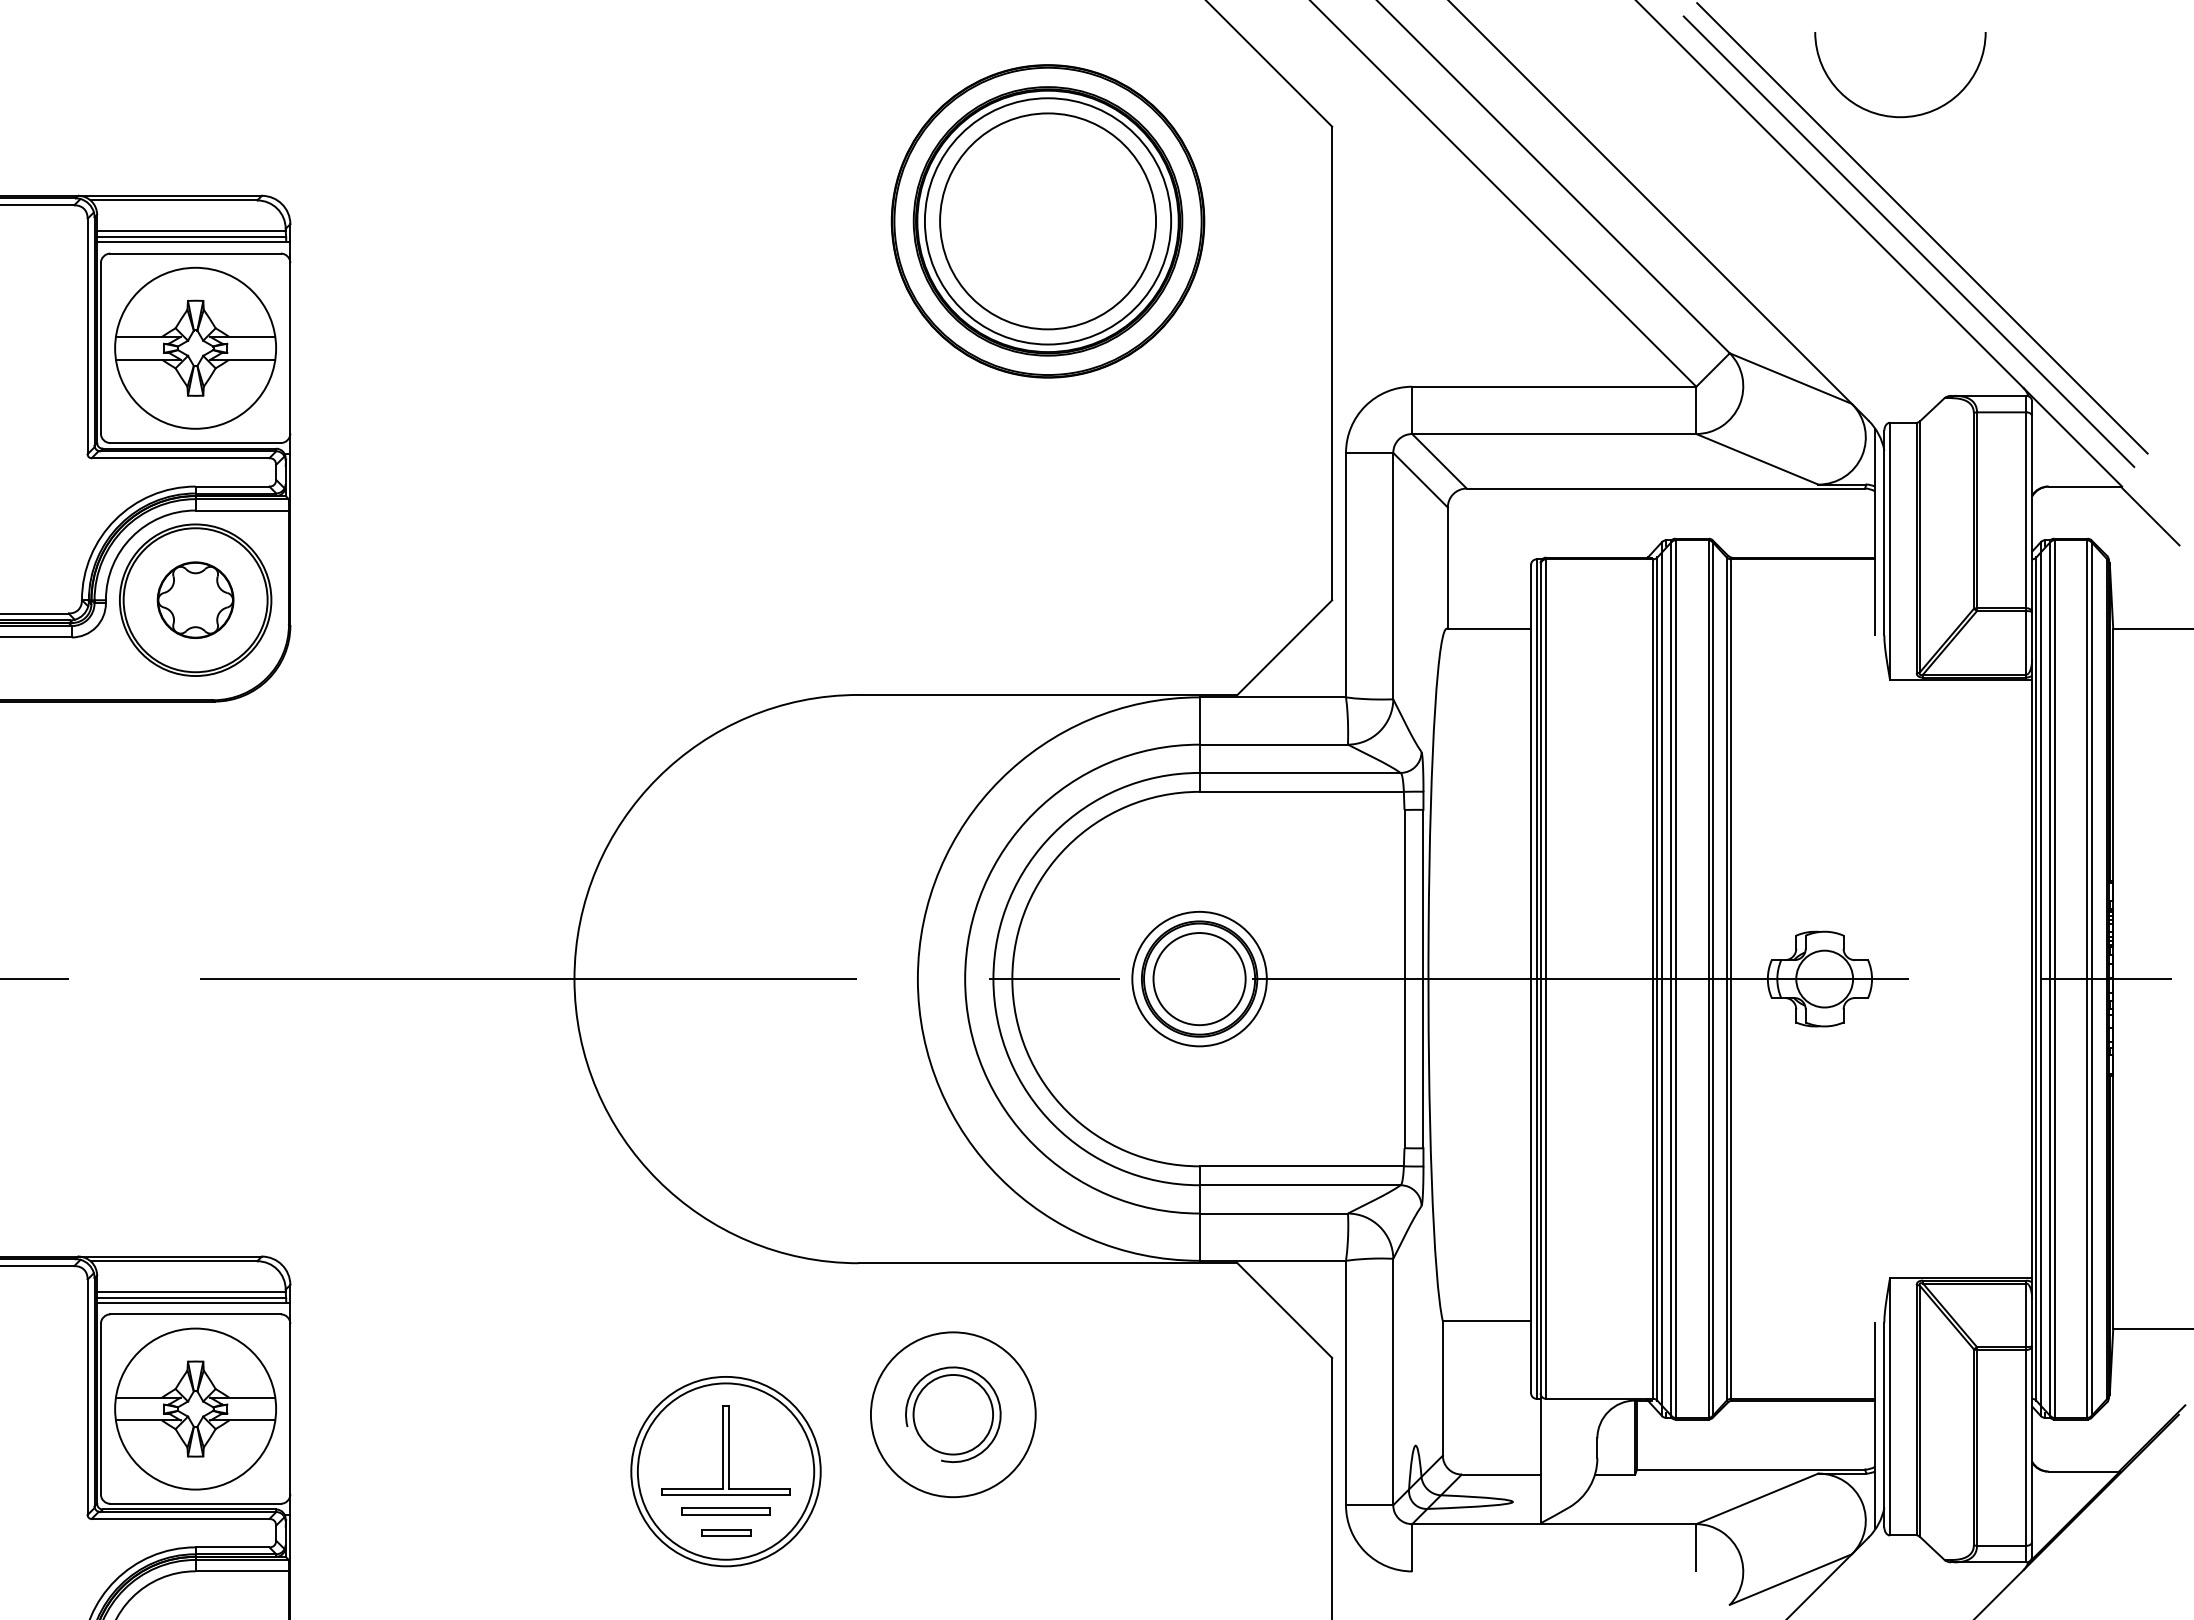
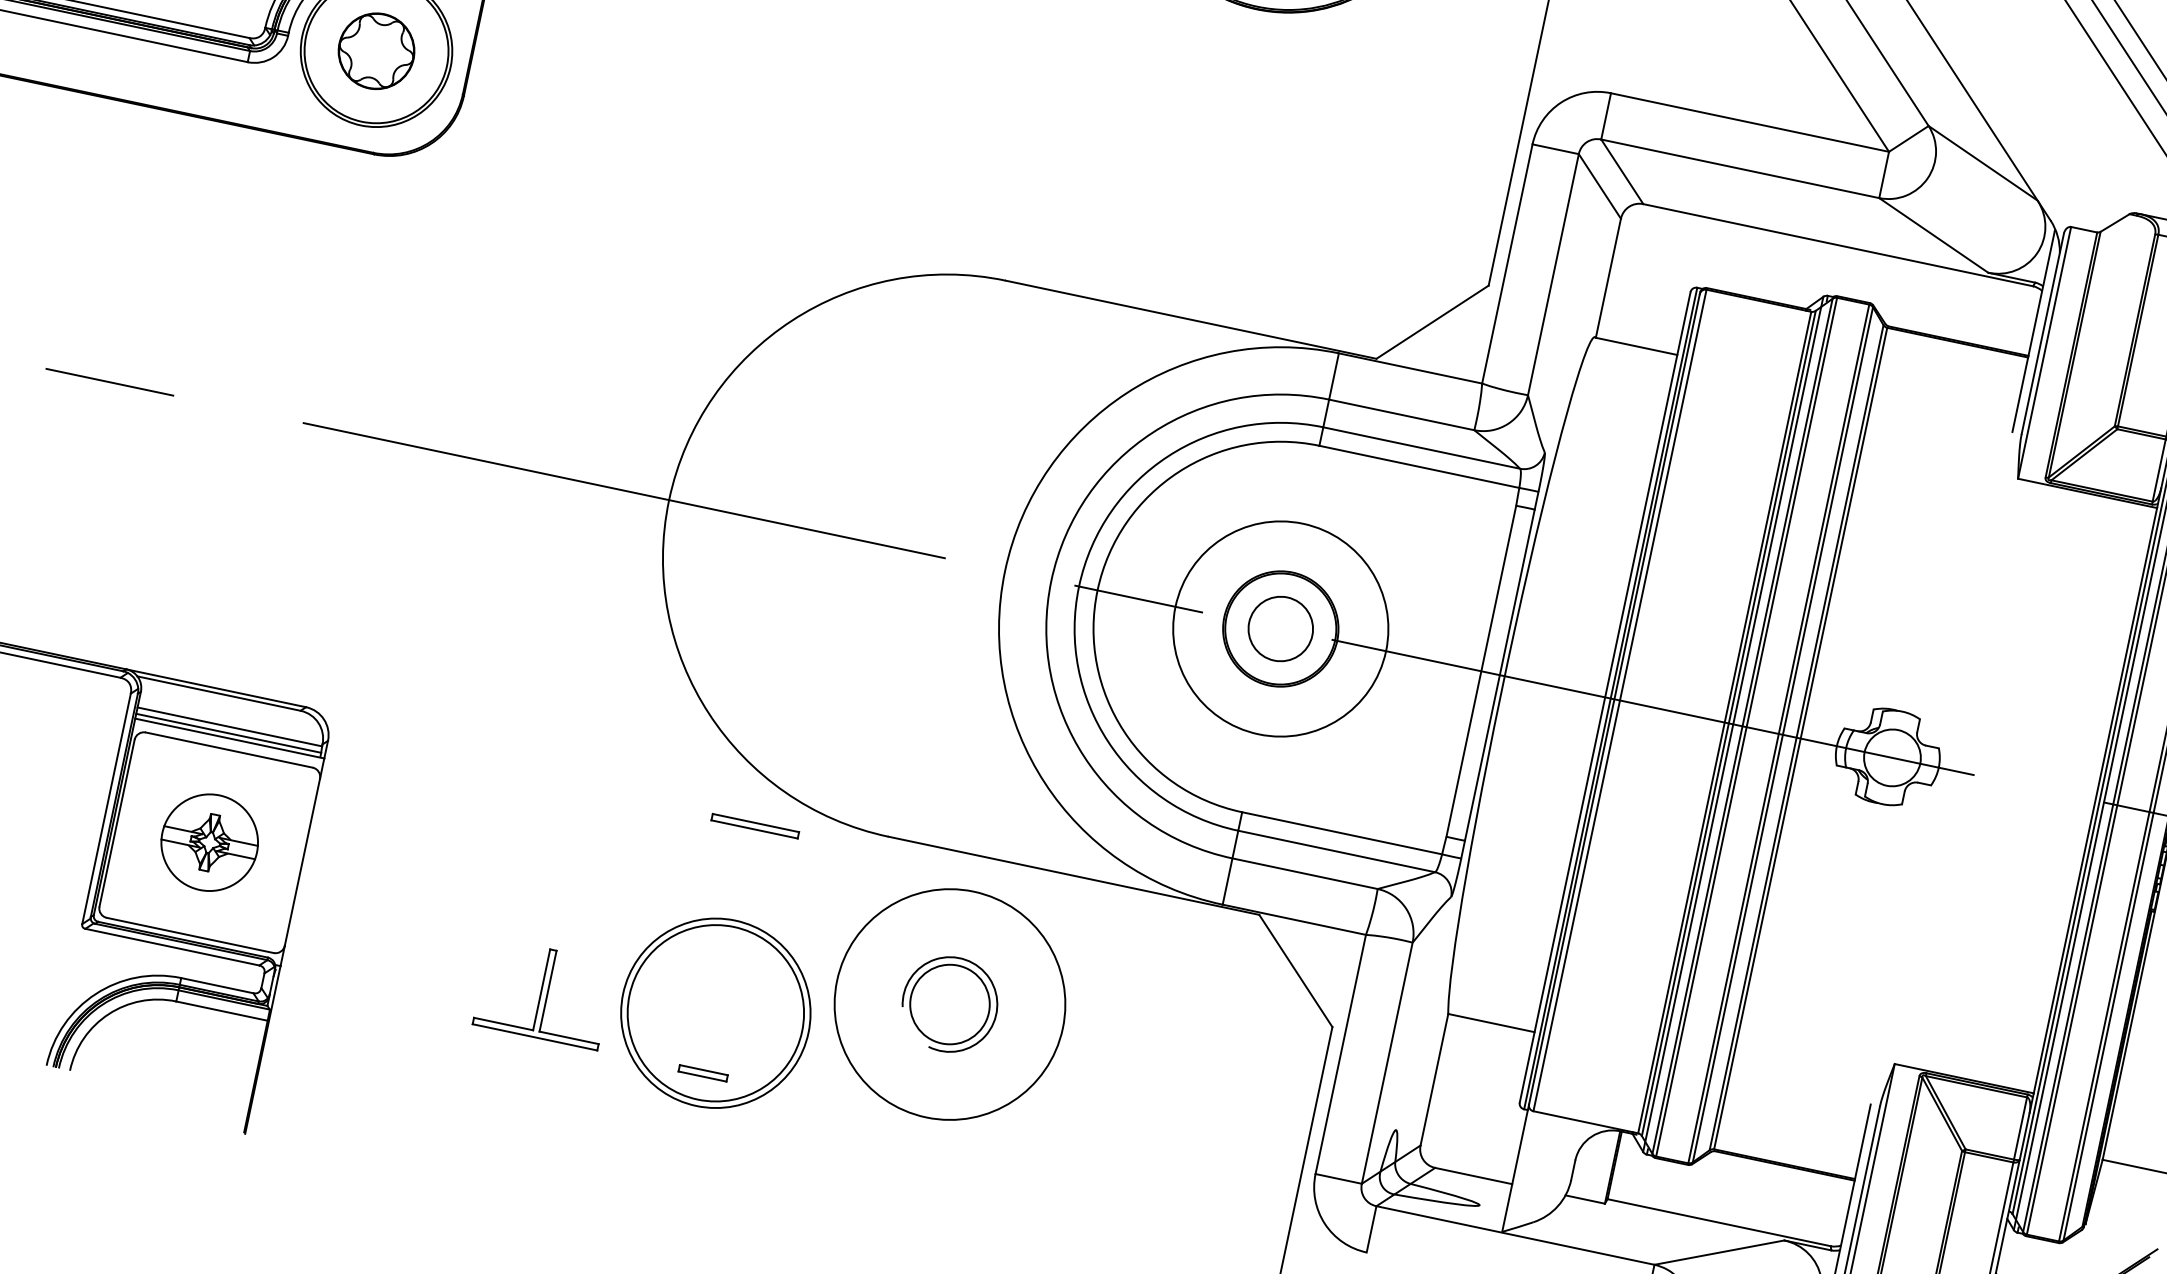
circle: (1199, 978) -> (1280, 628), size x1.6
circle: (1199, 979) -> (1280, 629), size x0.7
part: (195, 1408) -> (209, 842), size x0.6
circle: (952, 1414) -> (949, 1004), size x1.4
part: (725, 1450) -> (543, 993), moved
part: (725, 1511) -> (754, 826), moved

